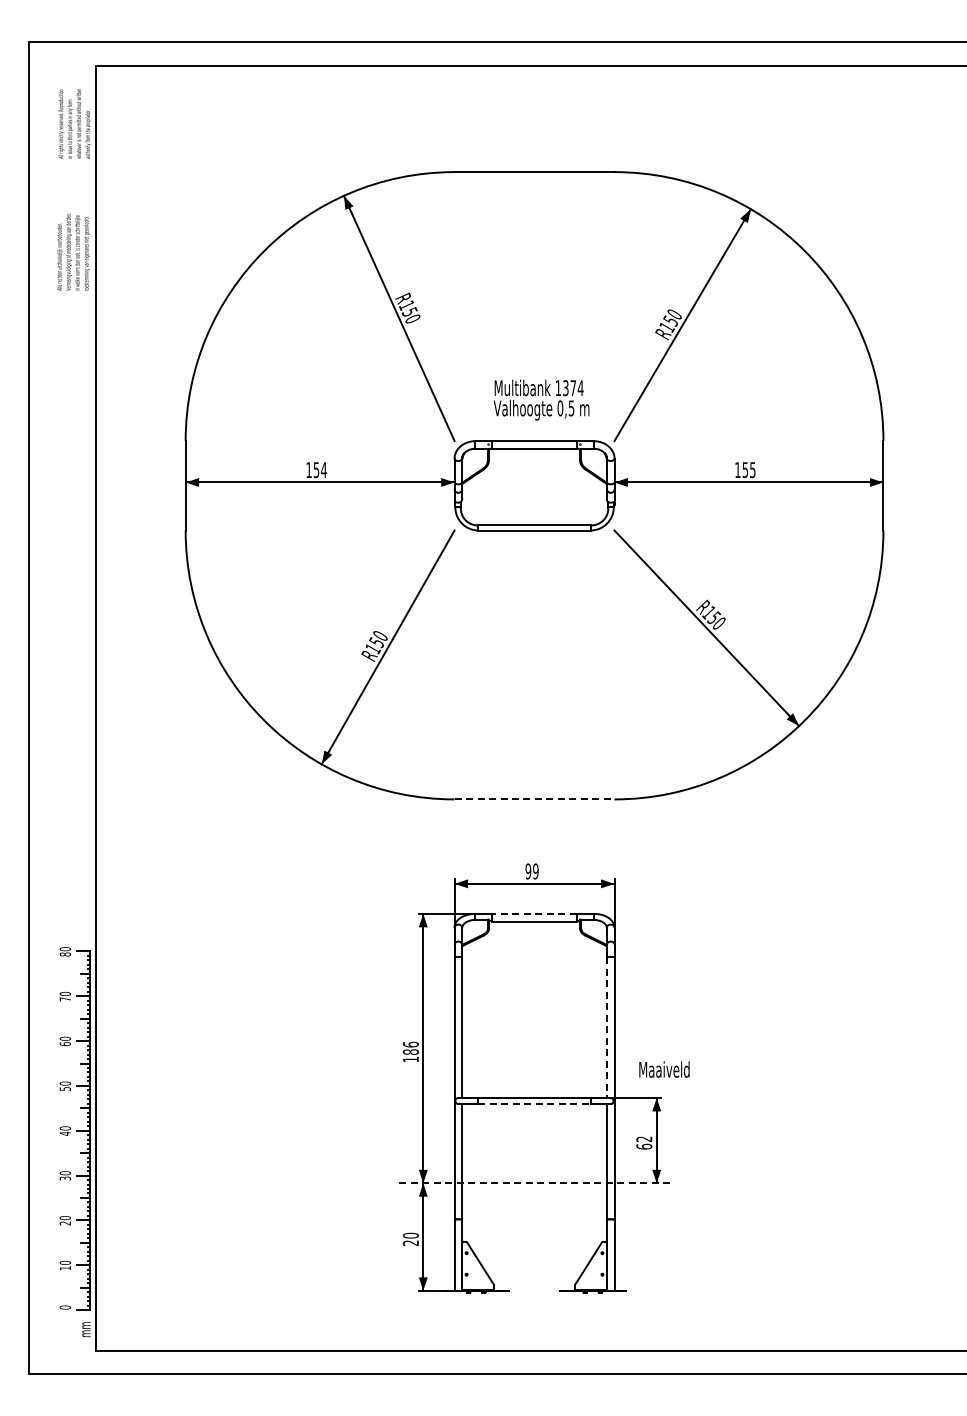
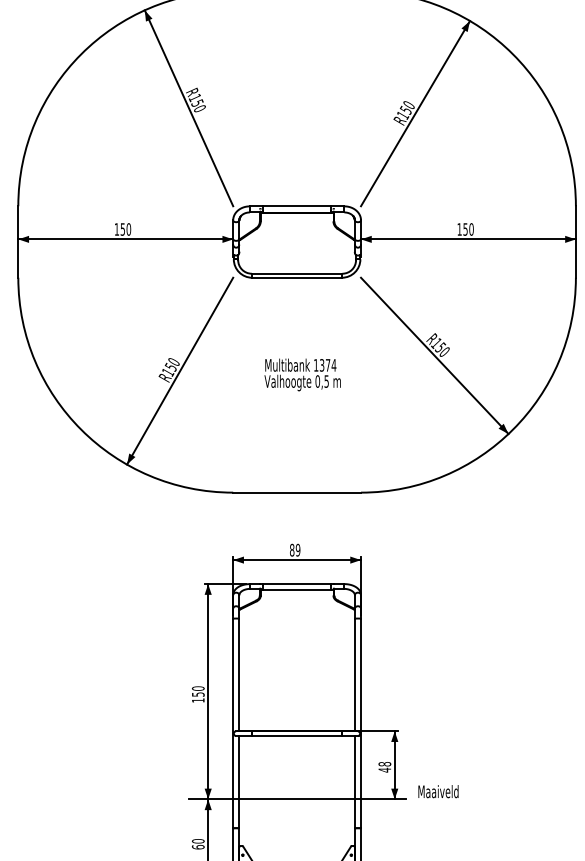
text: (541, 399) -> (302, 374), moved
text: (323, 470) -> (128, 229), 154 -> 150
text: (752, 470) -> (471, 229), 155 -> 150
line: (534, 799) -> (297, 492), dashed -> solid
text: (528, 871) -> (292, 550), 99 -> 89
line: (534, 913) -> (297, 583), dashed -> solid
line: (606, 1028) -> (354, 675), dashed -> solid
text: (410, 1047) -> (197, 690), 186 -> 150
text: (664, 1069) -> (438, 791), moved
line: (535, 1104) -> (297, 736), dashed -> solid
text: (644, 1142) -> (384, 766), 62 -> 48
line: (535, 1183) -> (297, 799), dashed -> solid
text: (410, 1242) -> (197, 846), 20 -> 60

